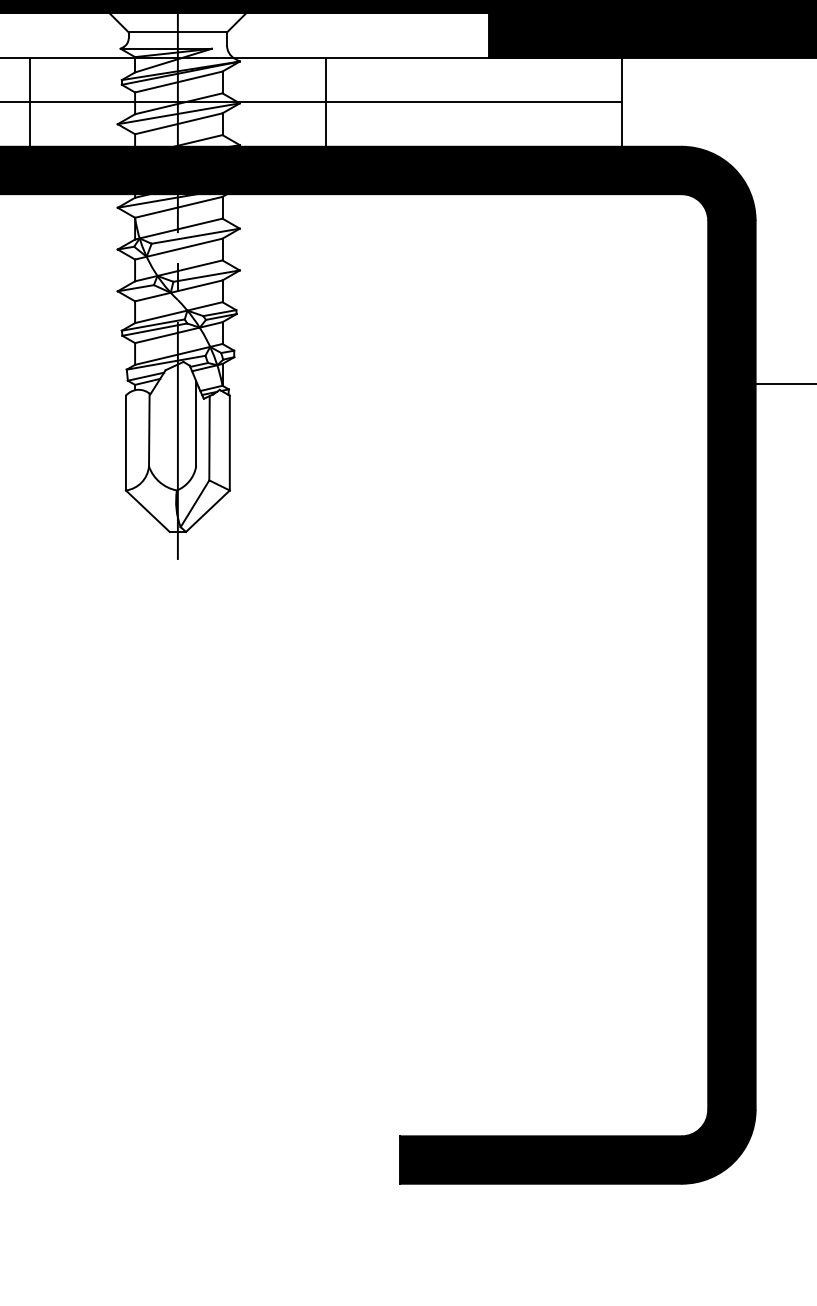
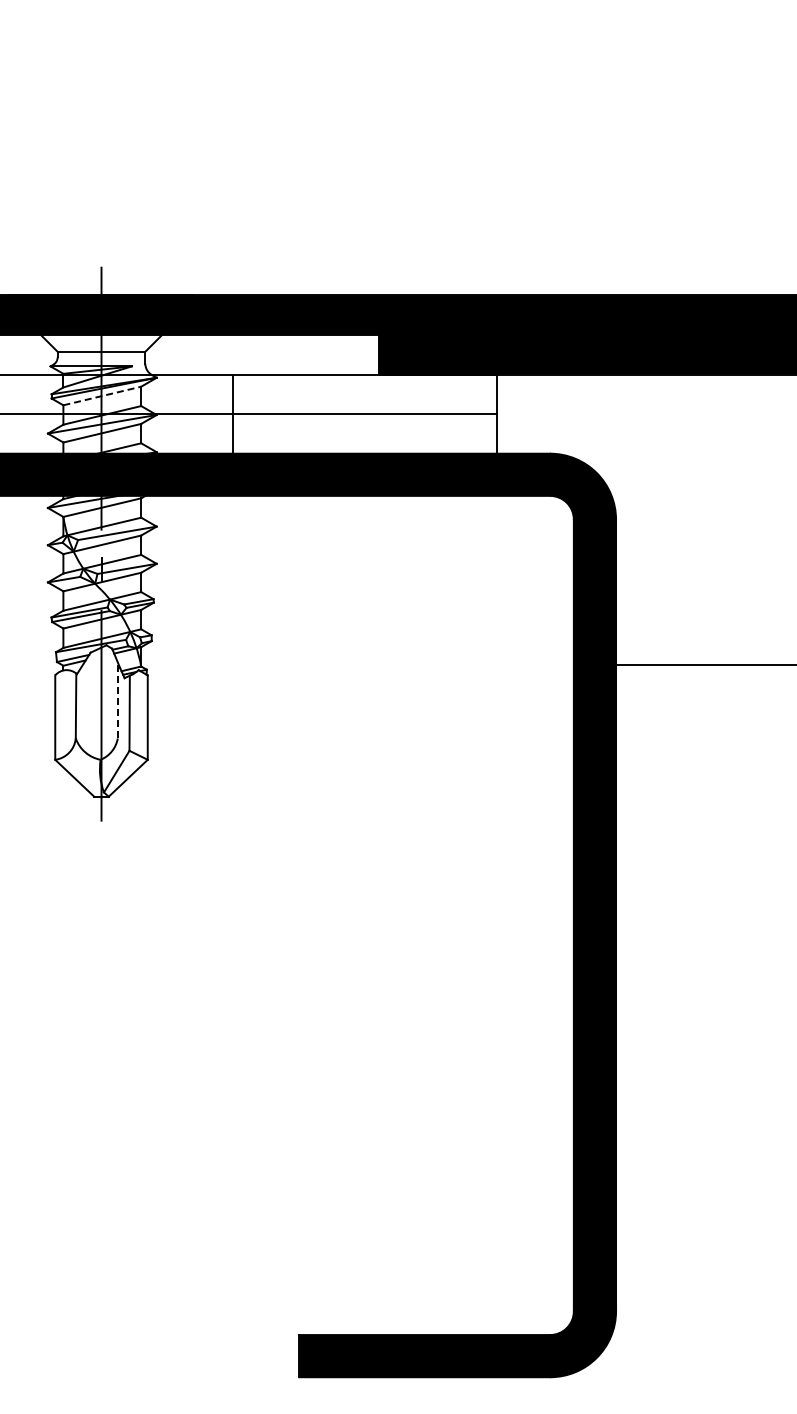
line: (178, 81) -> (102, 395), solid -> dashed
line: (195, 422) -> (117, 699), solid -> dashed

